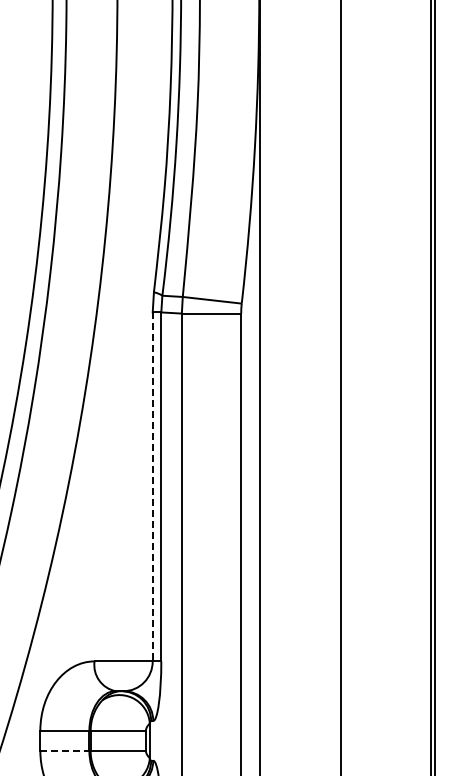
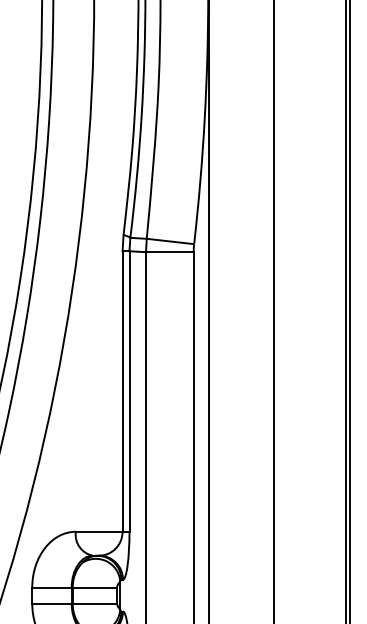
line: (152, 487) -> (122, 391), dashed -> solid
line: (64, 750) -> (51, 603), dashed -> solid

